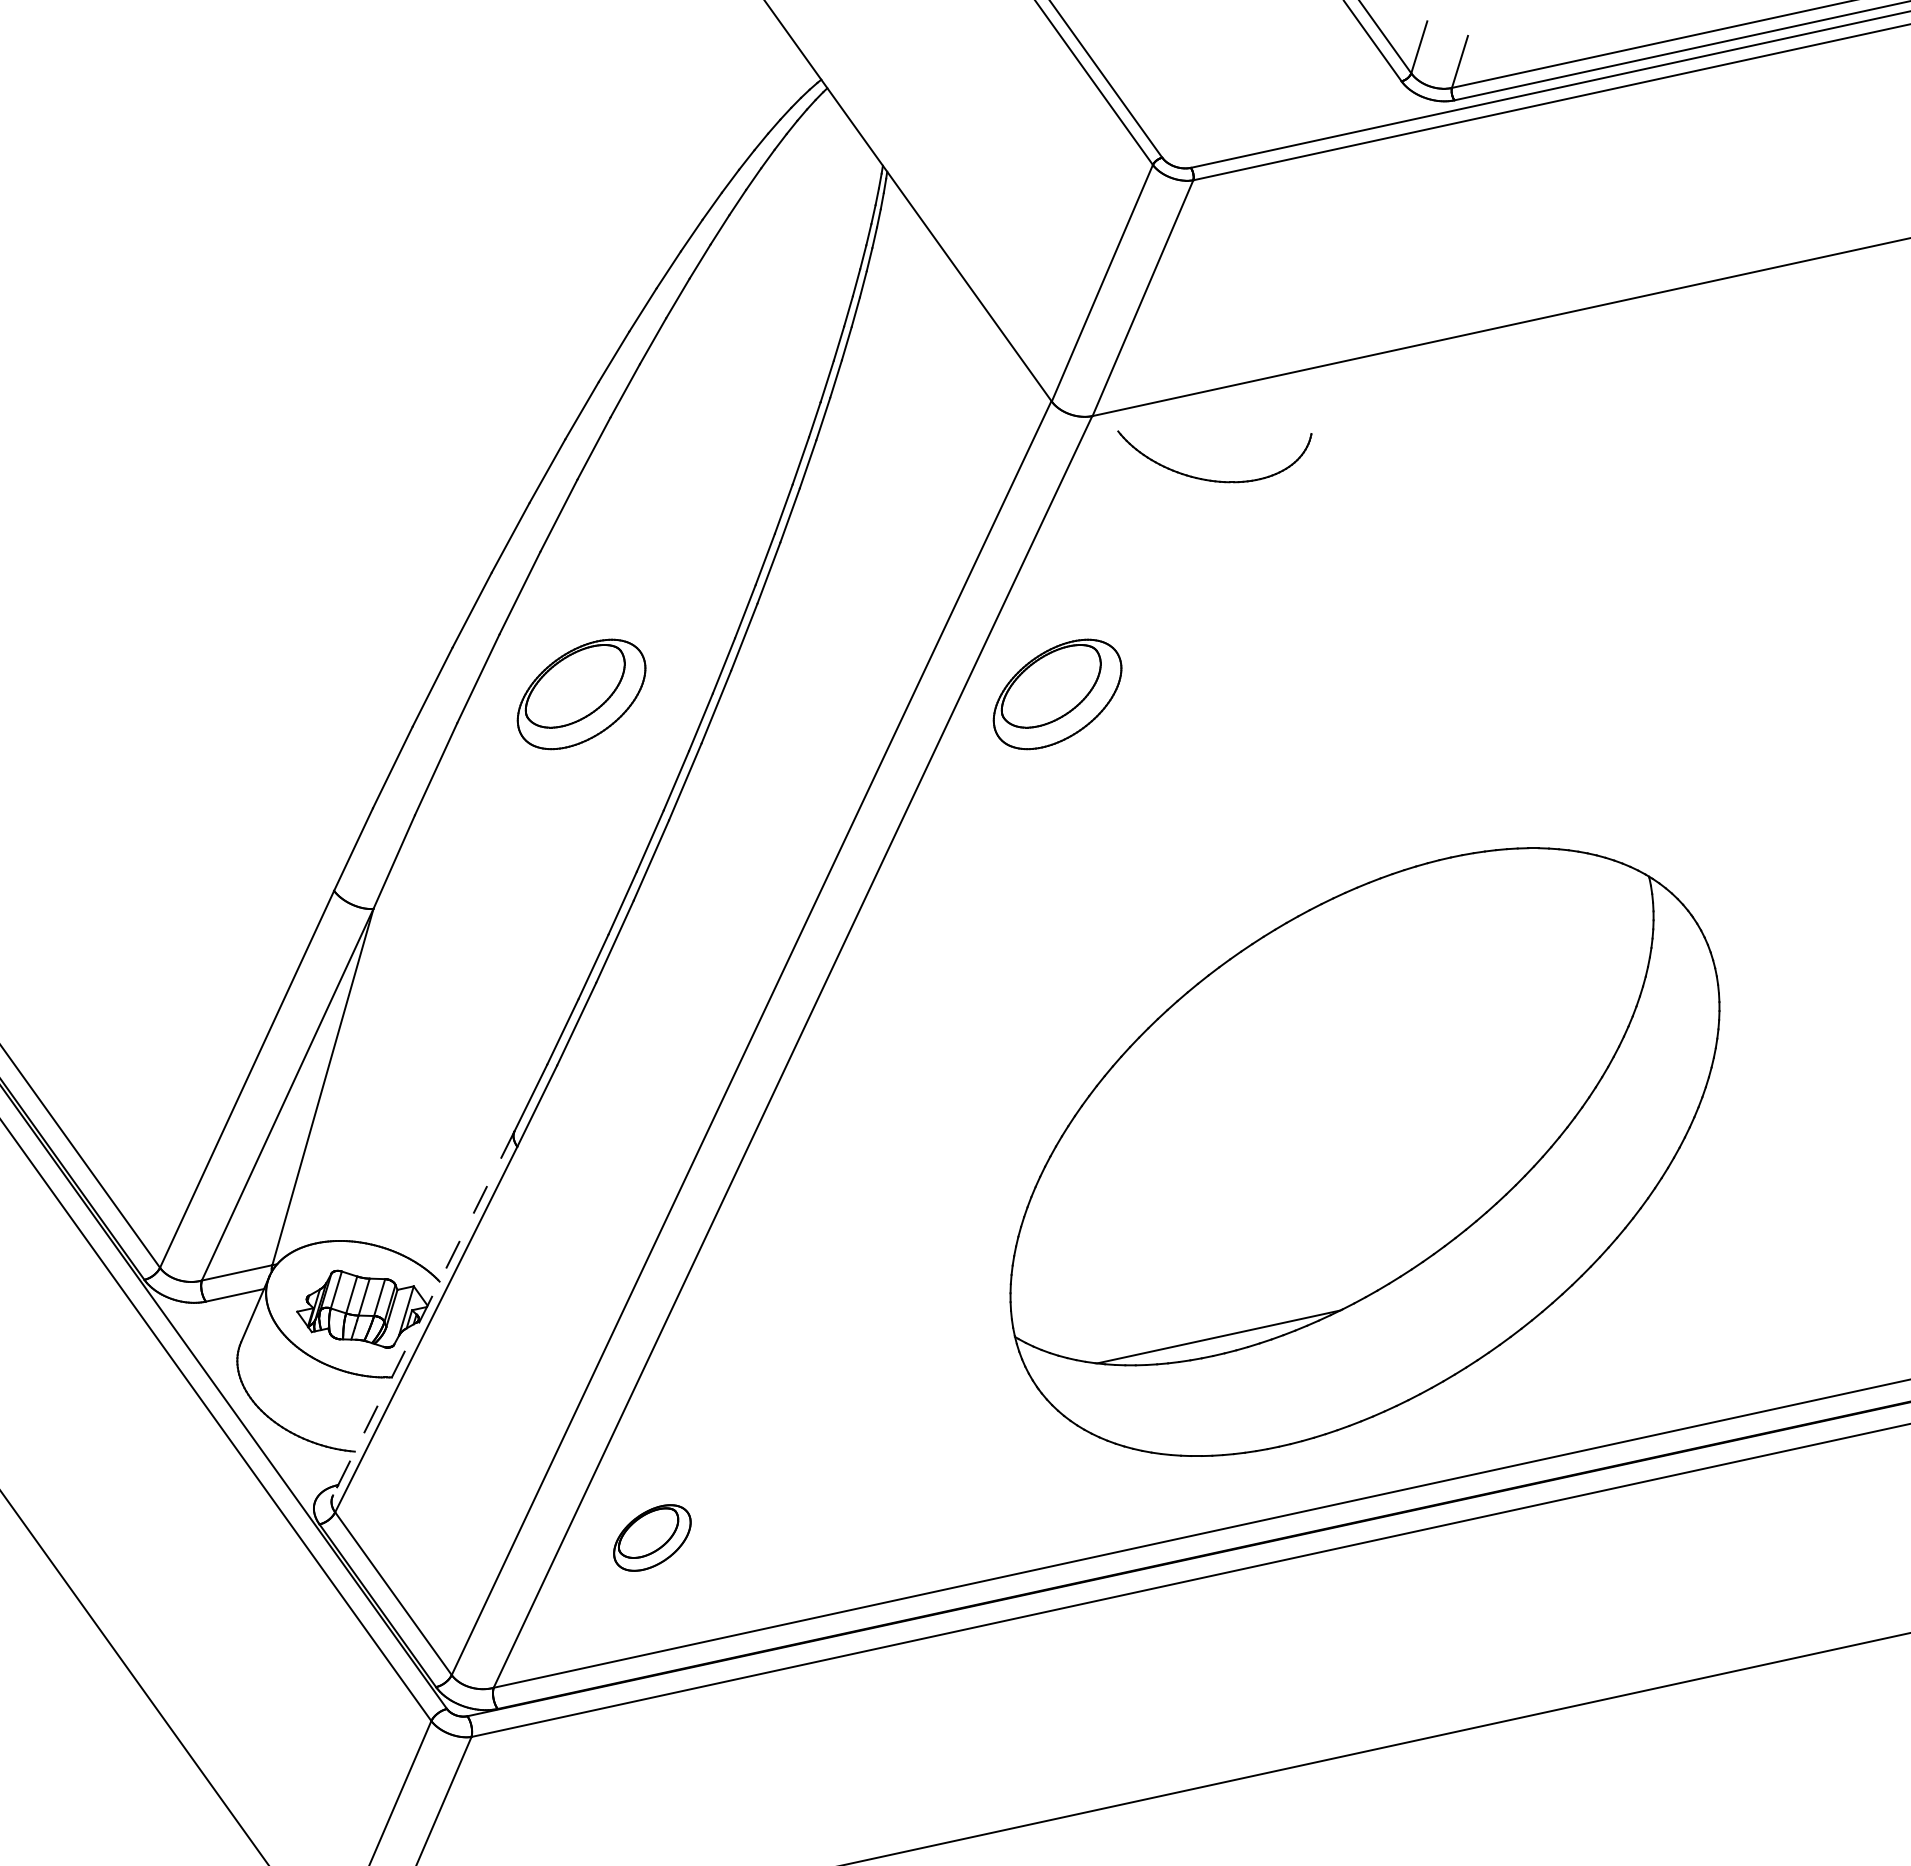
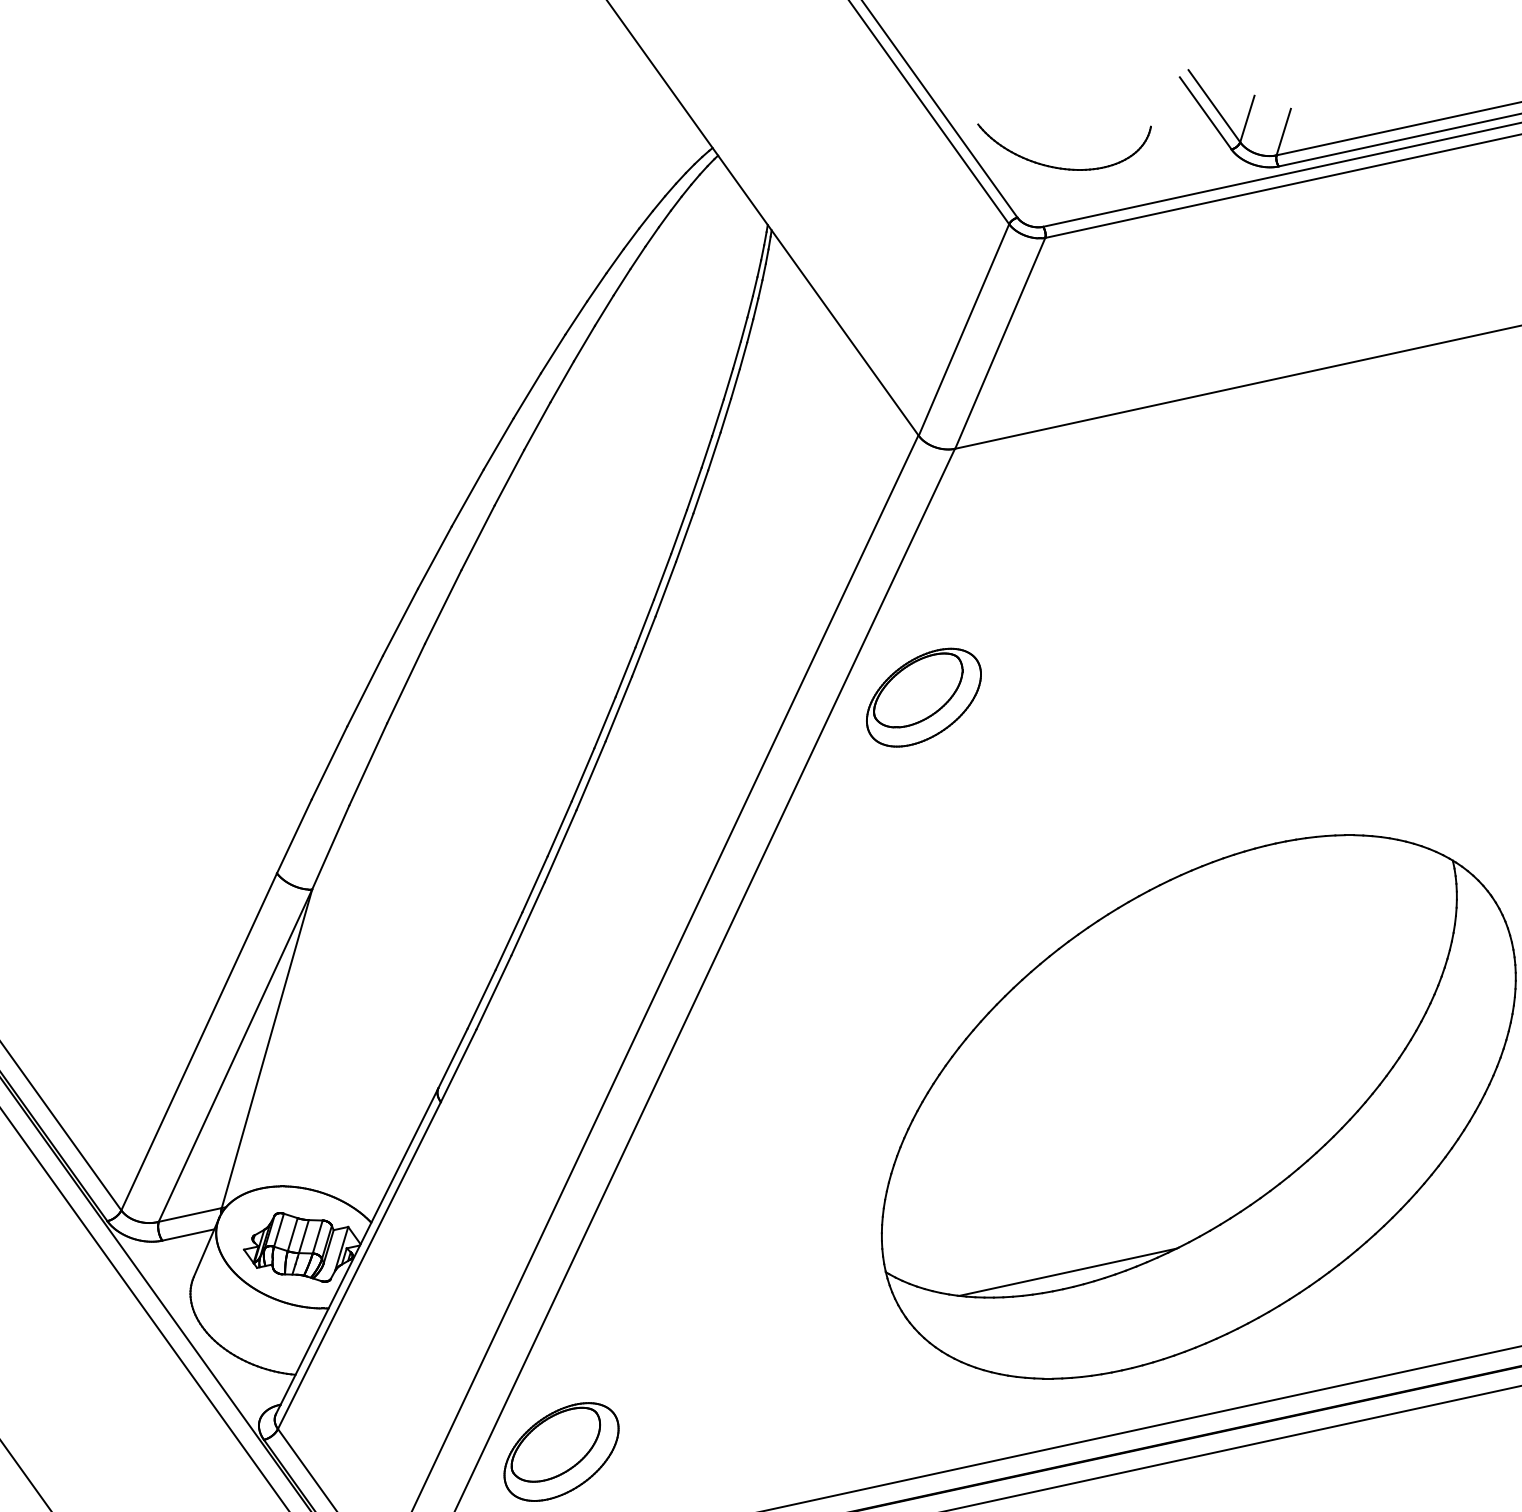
part: (1211, 479) -> (1061, 167), moved
part: (581, 694) -> (498, 697), removed
line: (423, 1313) -> (356, 1251), dashed -> solid
part: (652, 1537) -> (561, 1451), size x1.67

